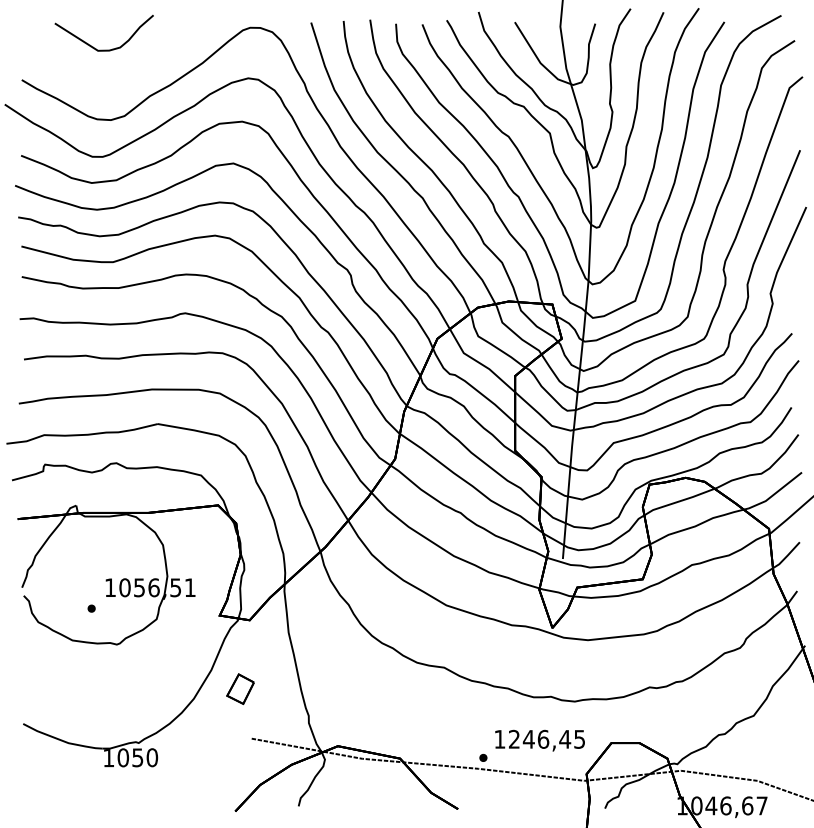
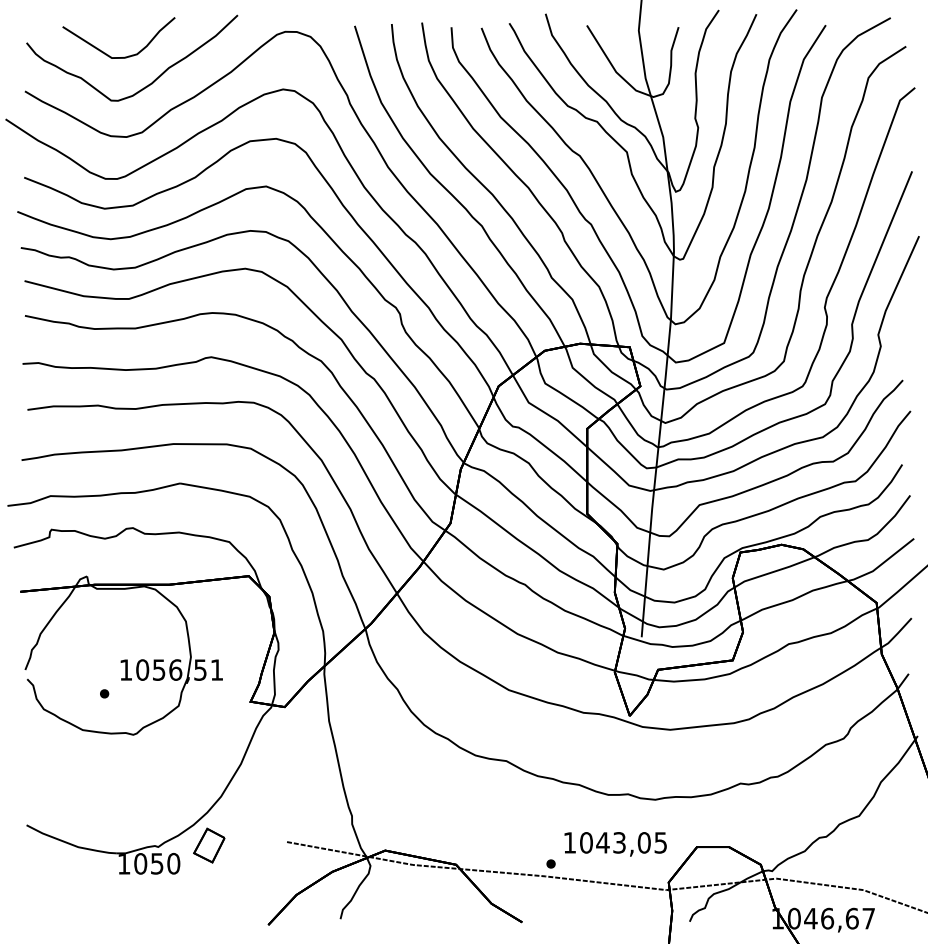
curve: (131, 73) -> (149, 83), added
part: (240, 689) -> (209, 845), moved
text: (539, 739) -> (615, 842), 1246,45 -> 1043,05

